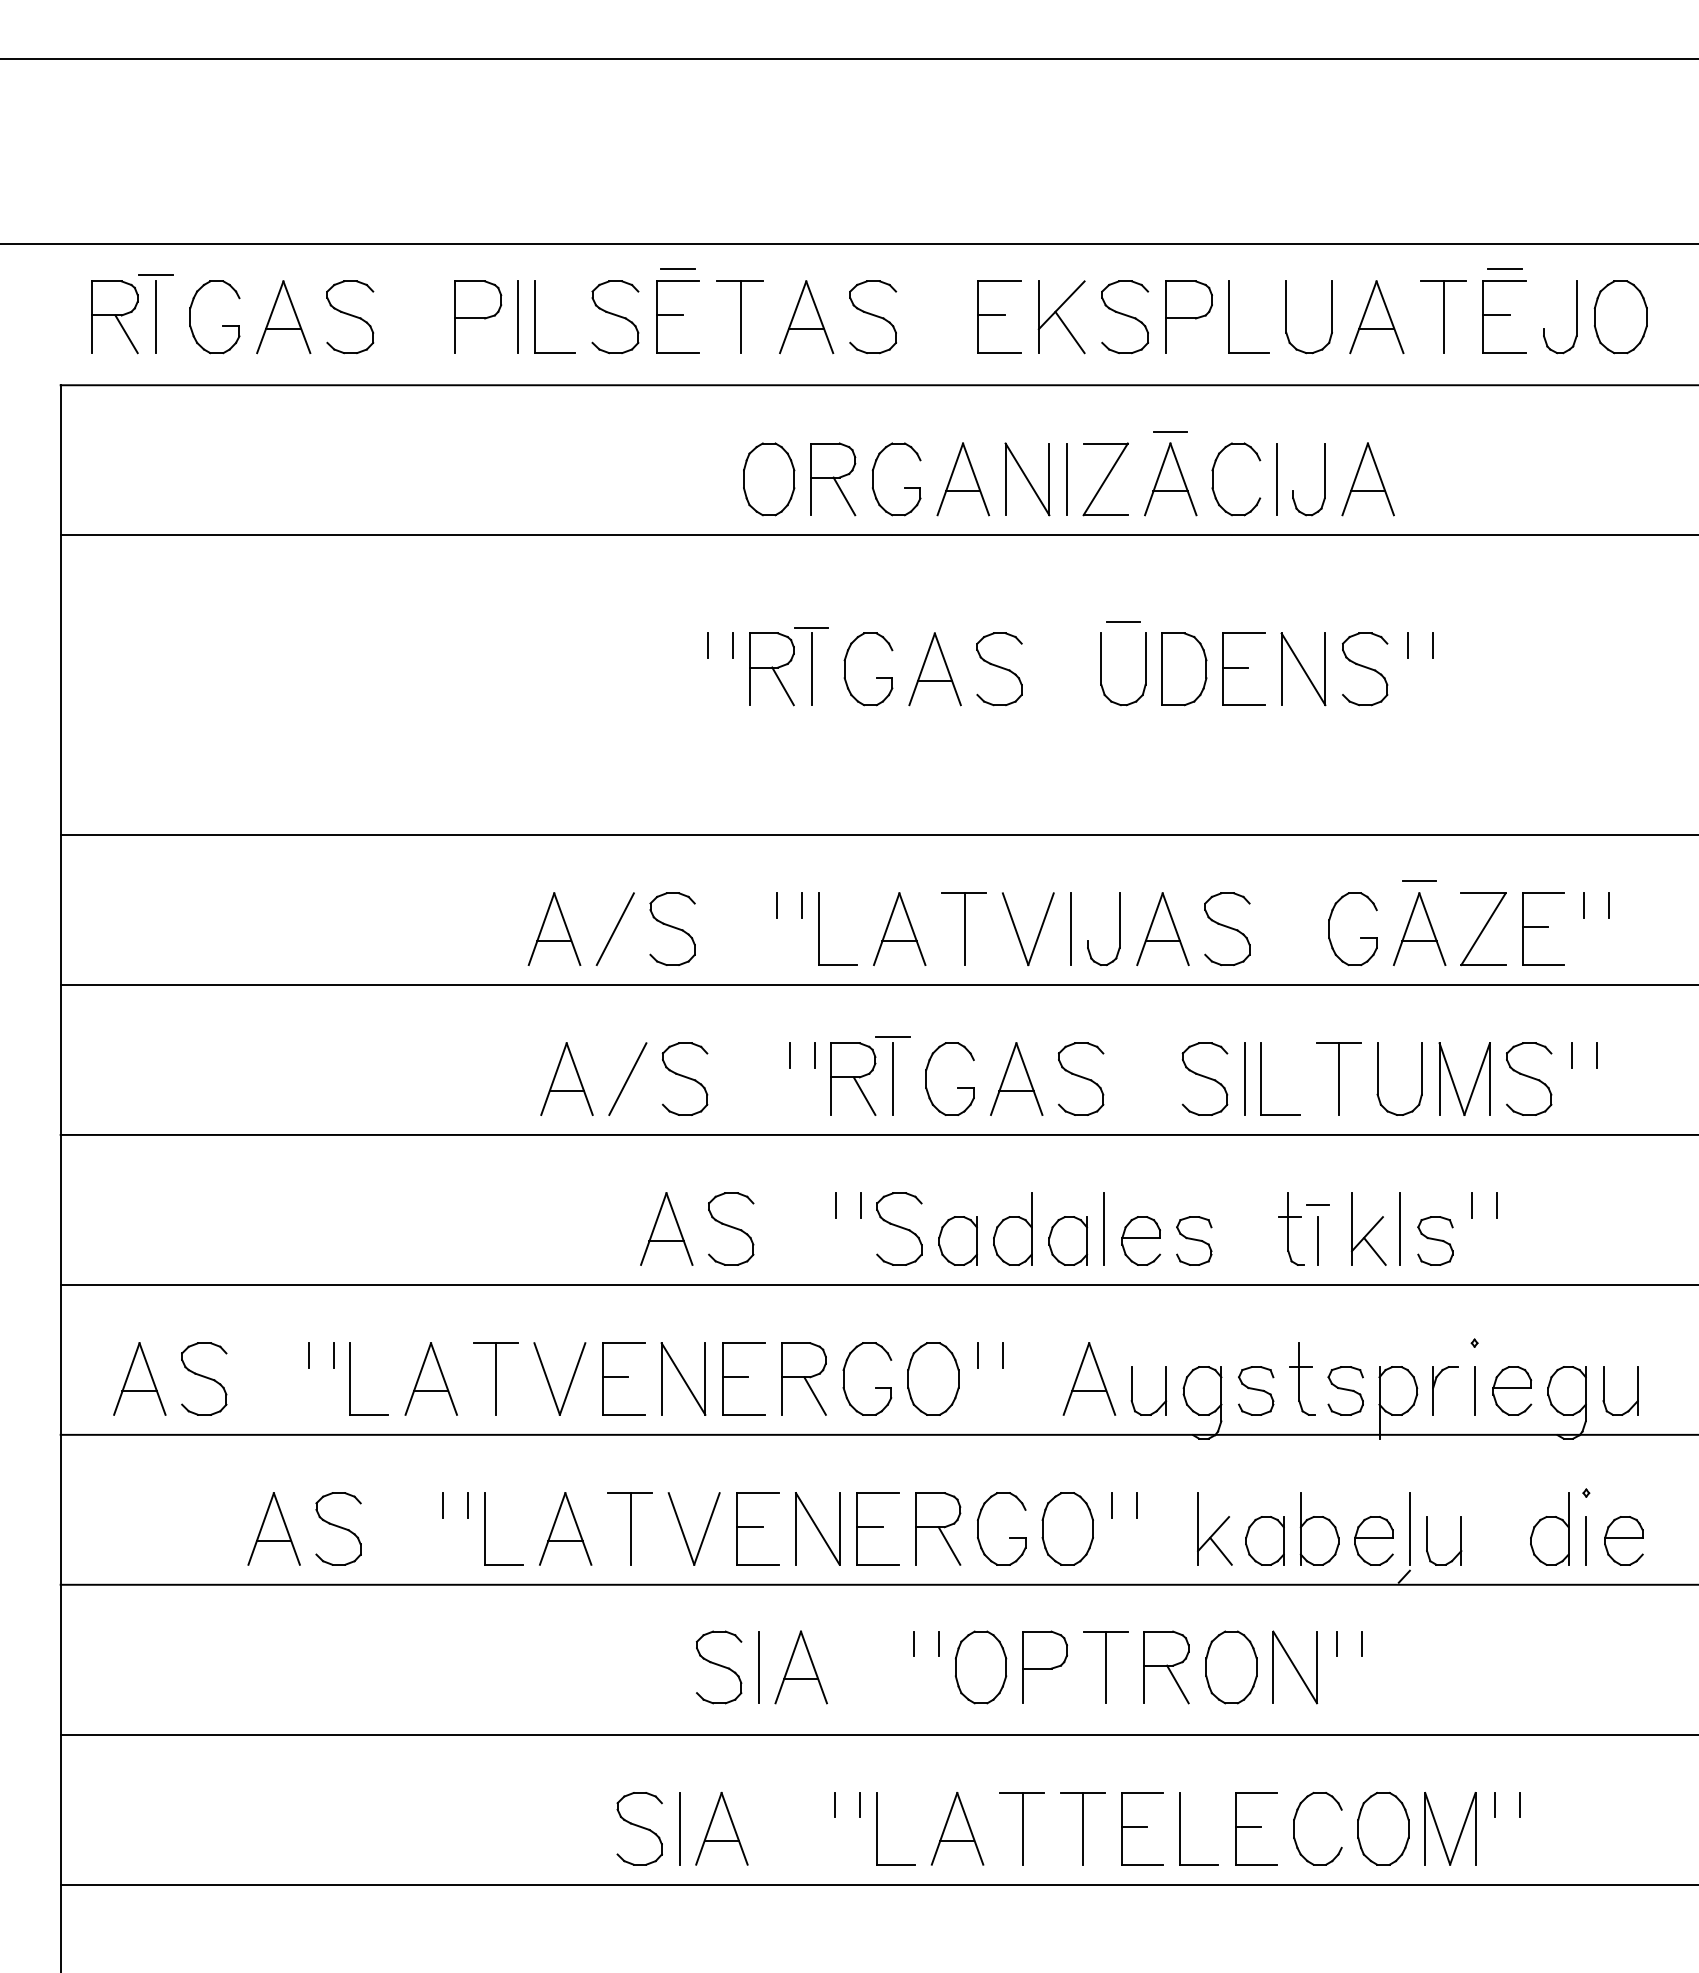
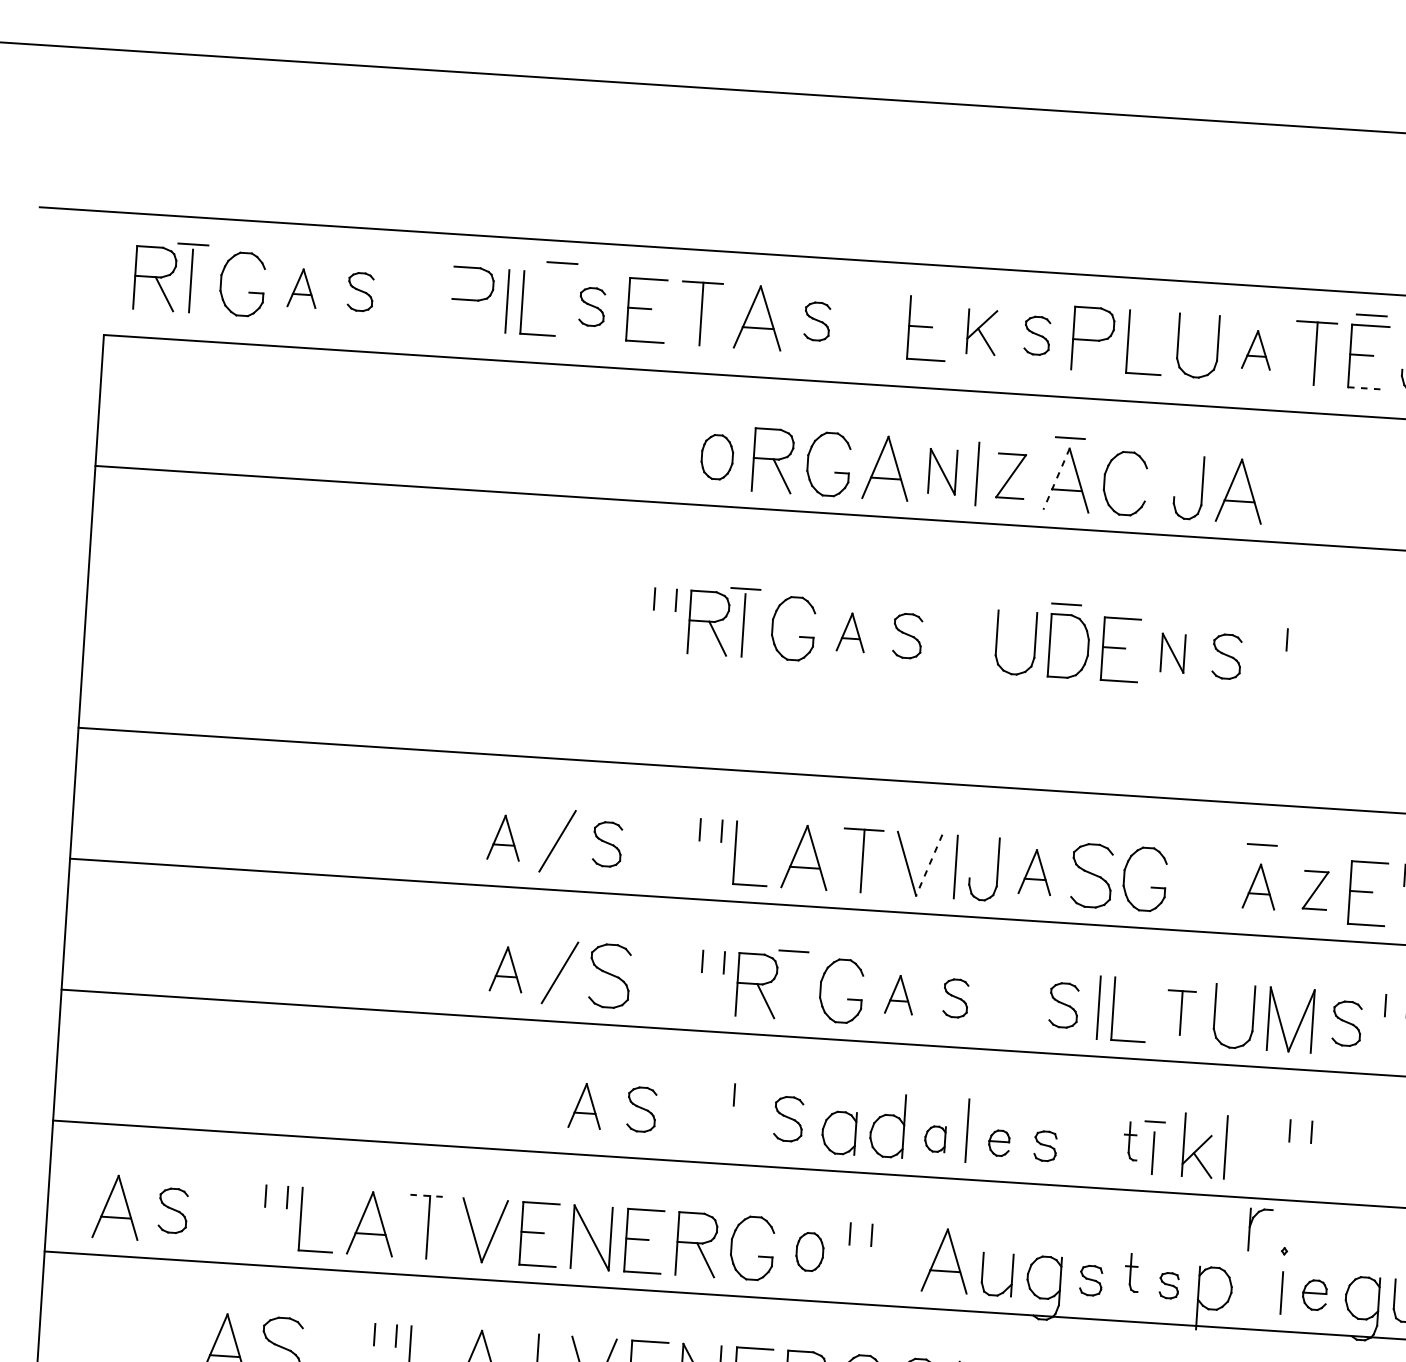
line: (677, 268) -> (561, 262), moved
line: (999, 281) -> (929, 297), removed
part: (283, 317) -> (302, 288), size x0.6
part: (350, 317) -> (360, 292), size x0.6
line: (455, 317) -> (452, 298), removed
part: (615, 317) -> (592, 307), size x0.6
part: (873, 317) -> (817, 321), size x0.6
part: (1061, 317) -> (981, 332), size x0.7
part: (1125, 317) -> (1037, 335), size x0.6
part: (1376, 317) -> (1256, 350), size x0.6
line: (1505, 353) -> (1367, 388), solid -> dashed
part: (769, 479) -> (717, 457), size x0.7
part: (1027, 479) -> (942, 471), size x0.7
part: (1105, 479) -> (1010, 476), size x0.7
line: (1157, 479) -> (1056, 479), solid -> dashed
line: (1276, 479) -> (1160, 485), removed
line: (1123, 621) -> (1066, 604), moved
line: (1407, 645) -> (1265, 638), removed
part: (934, 669) -> (850, 632), size x0.6
part: (999, 669) -> (907, 636), size x0.7
part: (1303, 669) -> (1173, 653), size x0.6
part: (1365, 669) -> (1227, 656), size x0.7
part: (554, 928) -> (504, 837), size x0.7
part: (672, 928) -> (607, 843), size x0.7
part: (1162, 928) -> (1035, 871), size x0.7
part: (1419, 928) -> (1259, 886), size x0.7
line: (1040, 929) -> (928, 865), solid -> dashed
part: (1483, 929) -> (1315, 890), size x0.6
part: (1360, 937) -> (1150, 886), moved
part: (566, 1078) -> (506, 968), size x0.7
line: (893, 1078) -> (792, 987), removed
part: (1016, 1078) -> (899, 994), size x0.6
part: (1081, 1078) -> (956, 997), size x0.6
part: (1204, 1078) -> (1063, 1004), size x0.7
part: (1338, 1078) -> (1180, 1012), size x0.7
part: (1529, 1078) -> (1347, 1023), size x0.7
line: (860, 1205) -> (756, 1096), removed
part: (666, 1228) -> (585, 1105), size x0.7
part: (731, 1228) -> (642, 1109), size x0.7
part: (899, 1228) -> (788, 1118), size x0.7
part: (1291, 1228) -> (1131, 1140), size x0.6
part: (1067, 1240) -> (934, 1138), size x0.6
part: (1141, 1240) -> (999, 1142), size x0.6
part: (1194, 1240) -> (1045, 1145), size x0.7
part: (1435, 1240) -> (1256, 1159), removed
line: (496, 1343) -> (430, 1196), solid -> dashed
part: (204, 1378) -> (173, 1210), size x0.7
part: (933, 1378) -> (809, 1251), size x0.6
part: (1302, 1378) -> (1132, 1272), size x0.6
part: (1434, 1387) -> (1250, 1226), moved
part: (1256, 1390) -> (1091, 1280), size x0.7
part: (1345, 1390) -> (1169, 1285), size x0.6
part: (1512, 1390) -> (1314, 1294), size x0.7
line: (629, 1493) -> (538, 1334), removed

